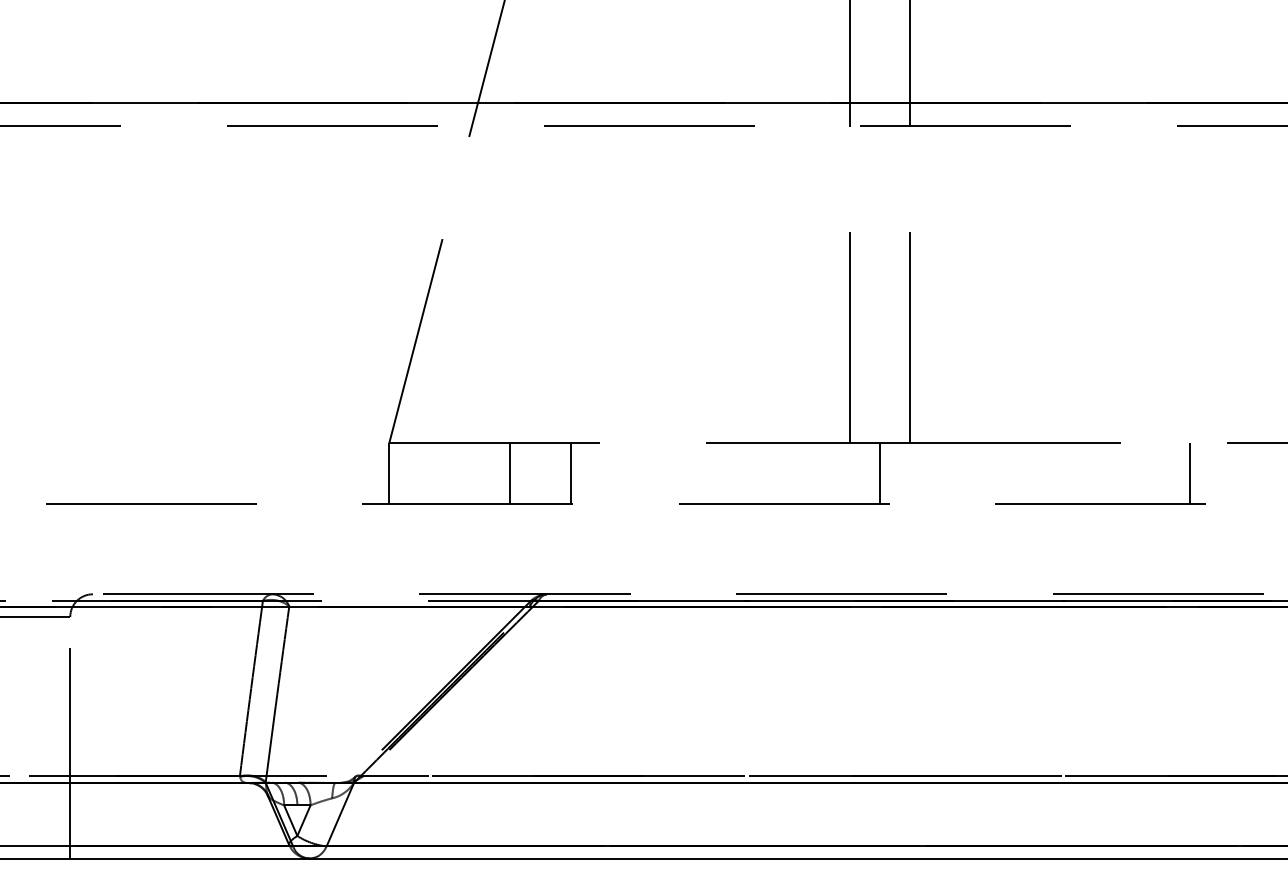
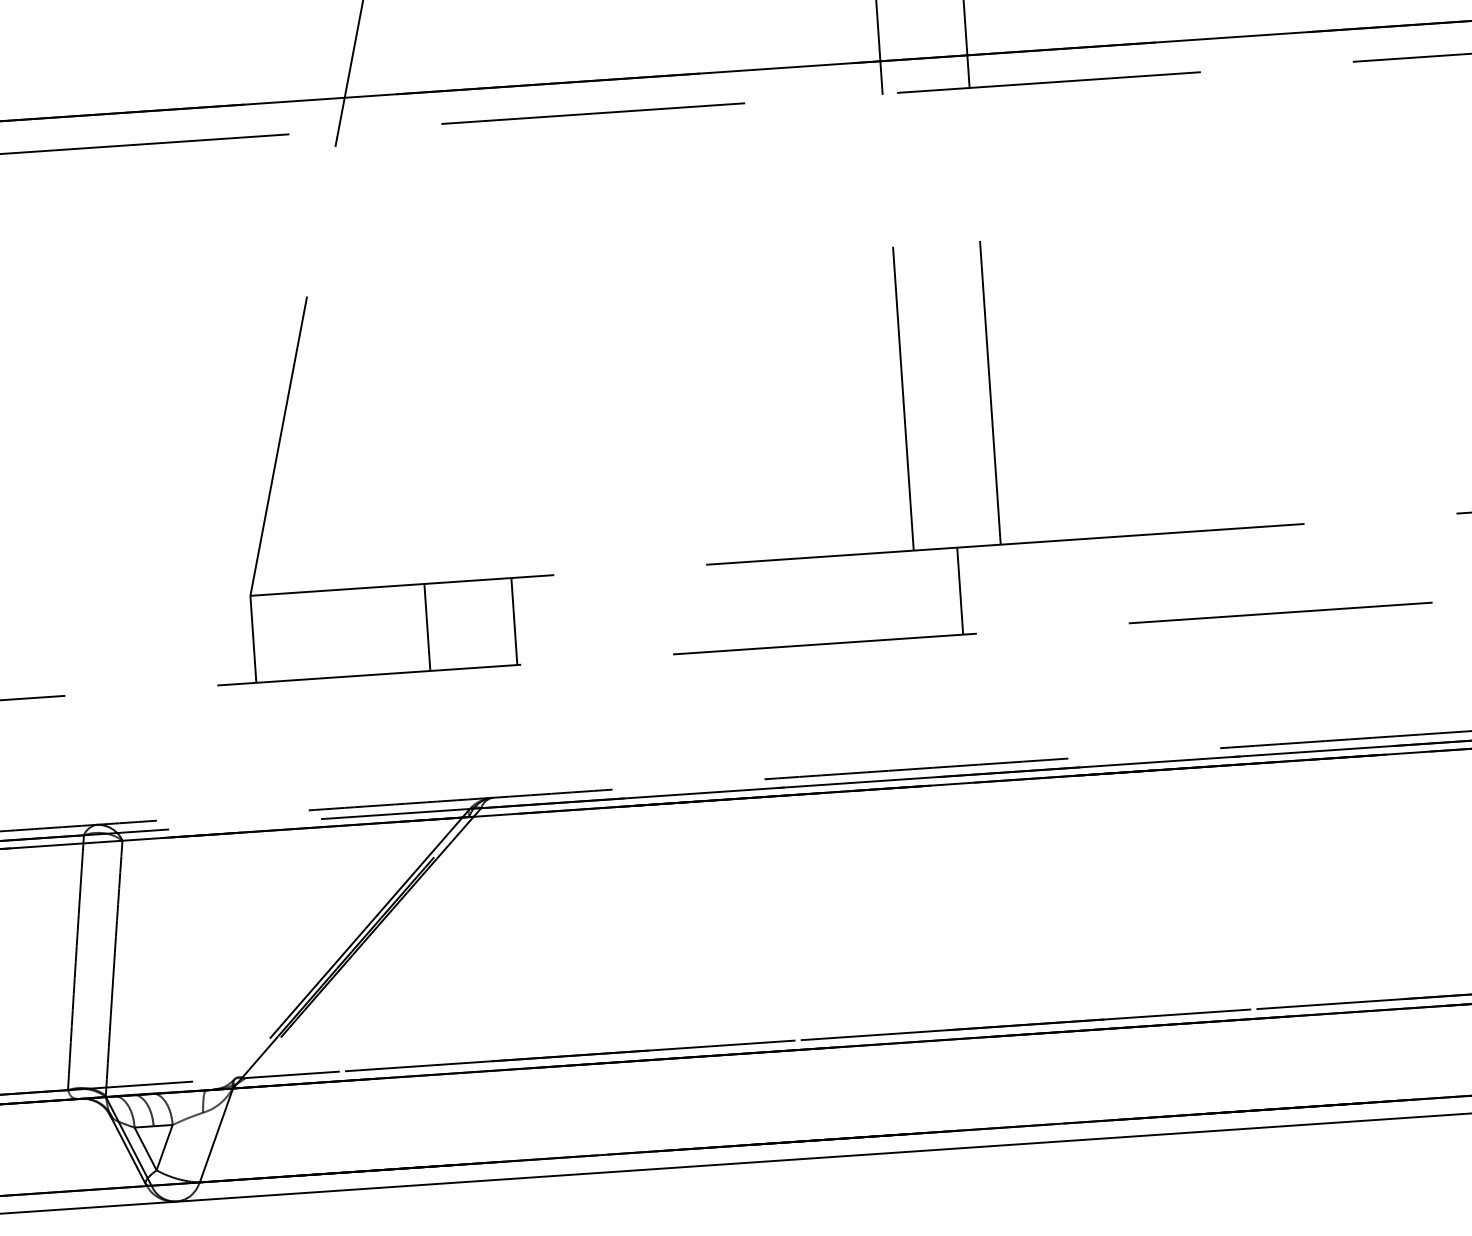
line: (1189, 473) -> (1405, 560), removed

